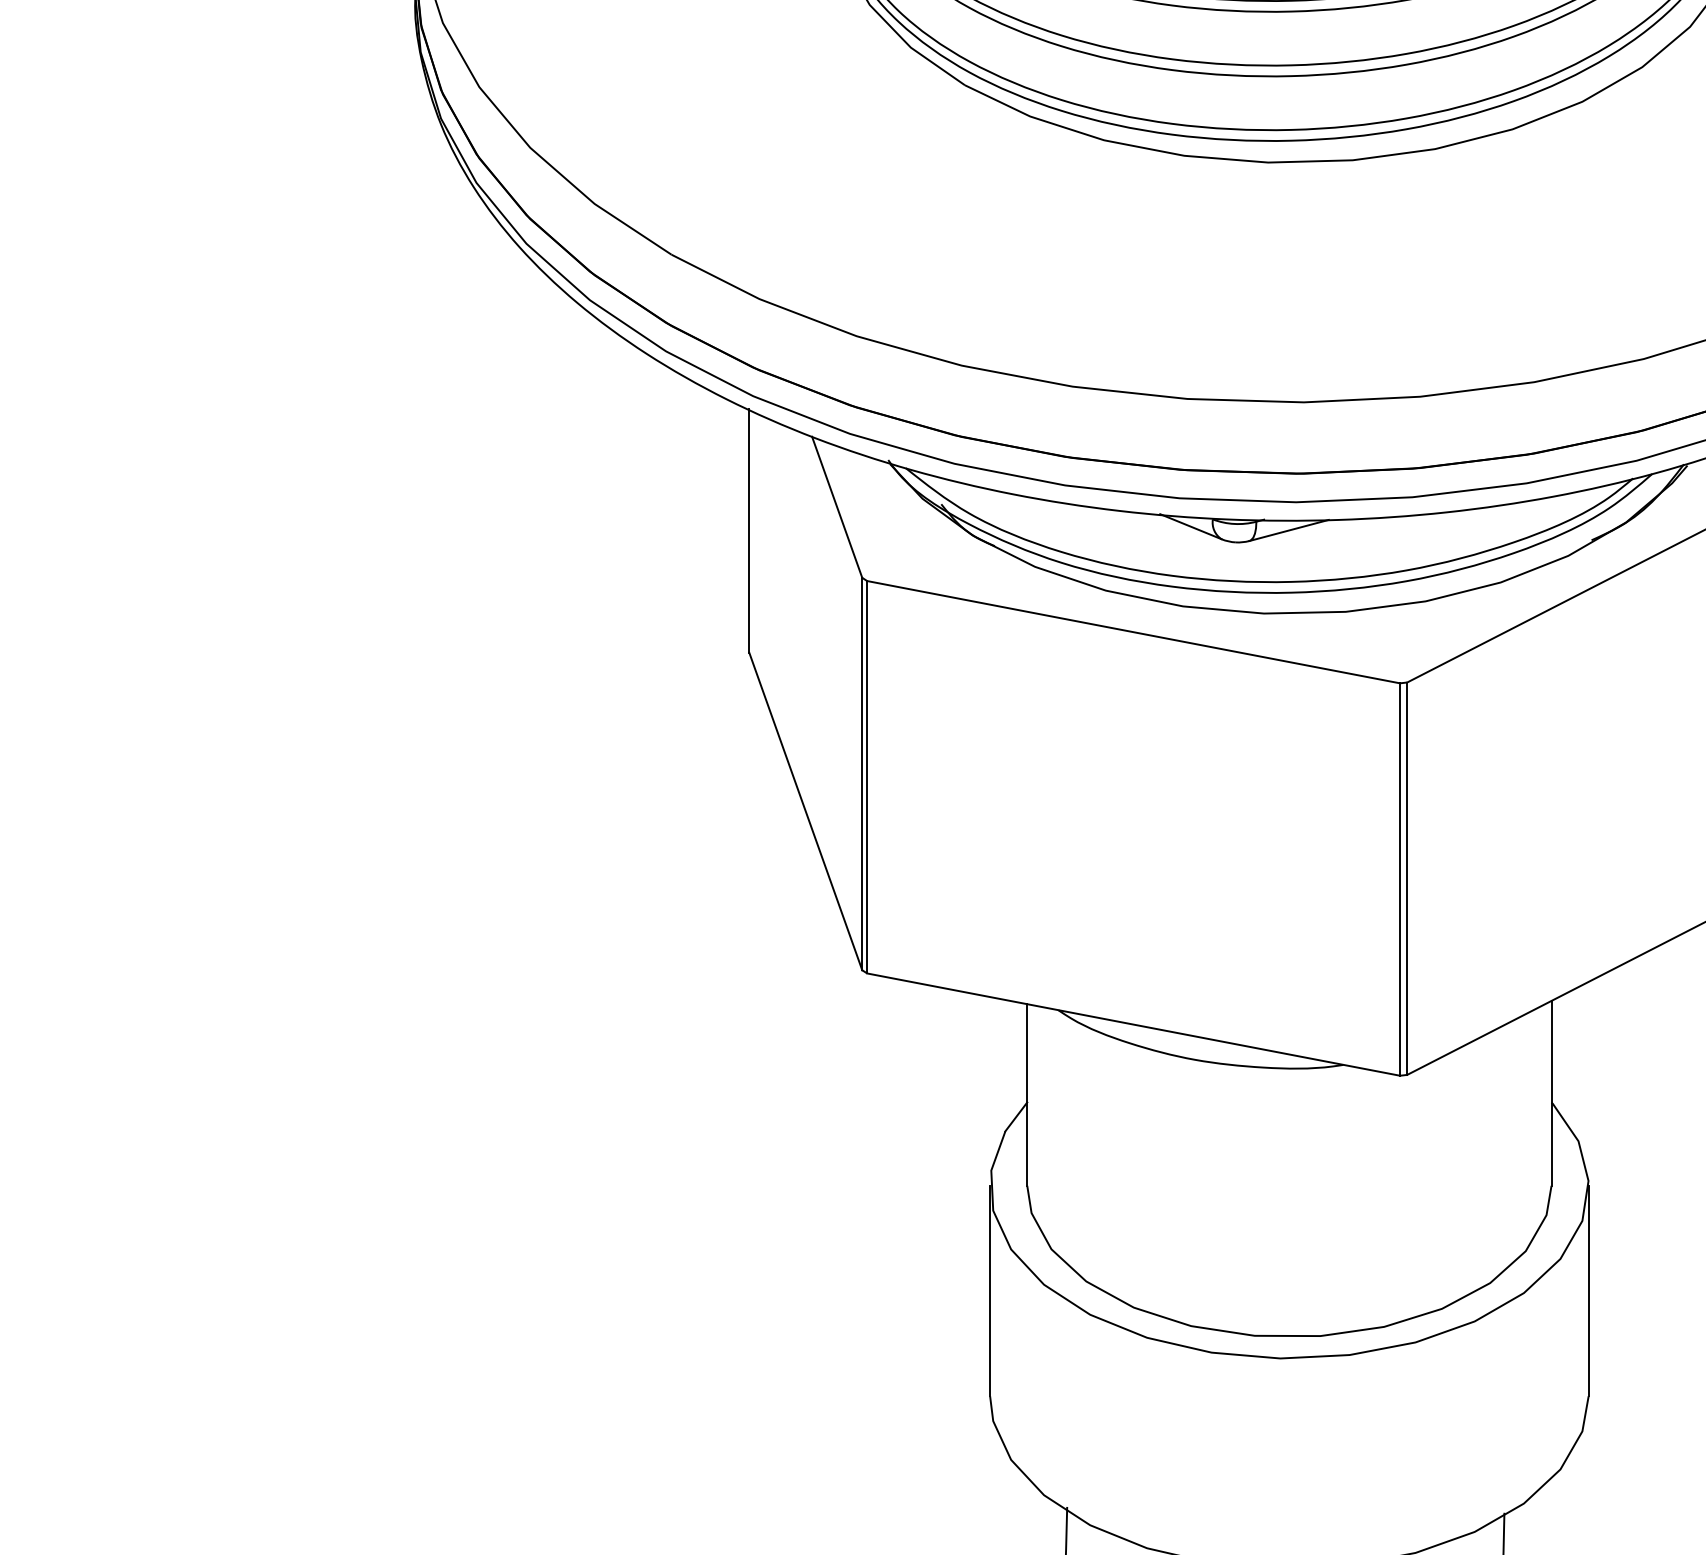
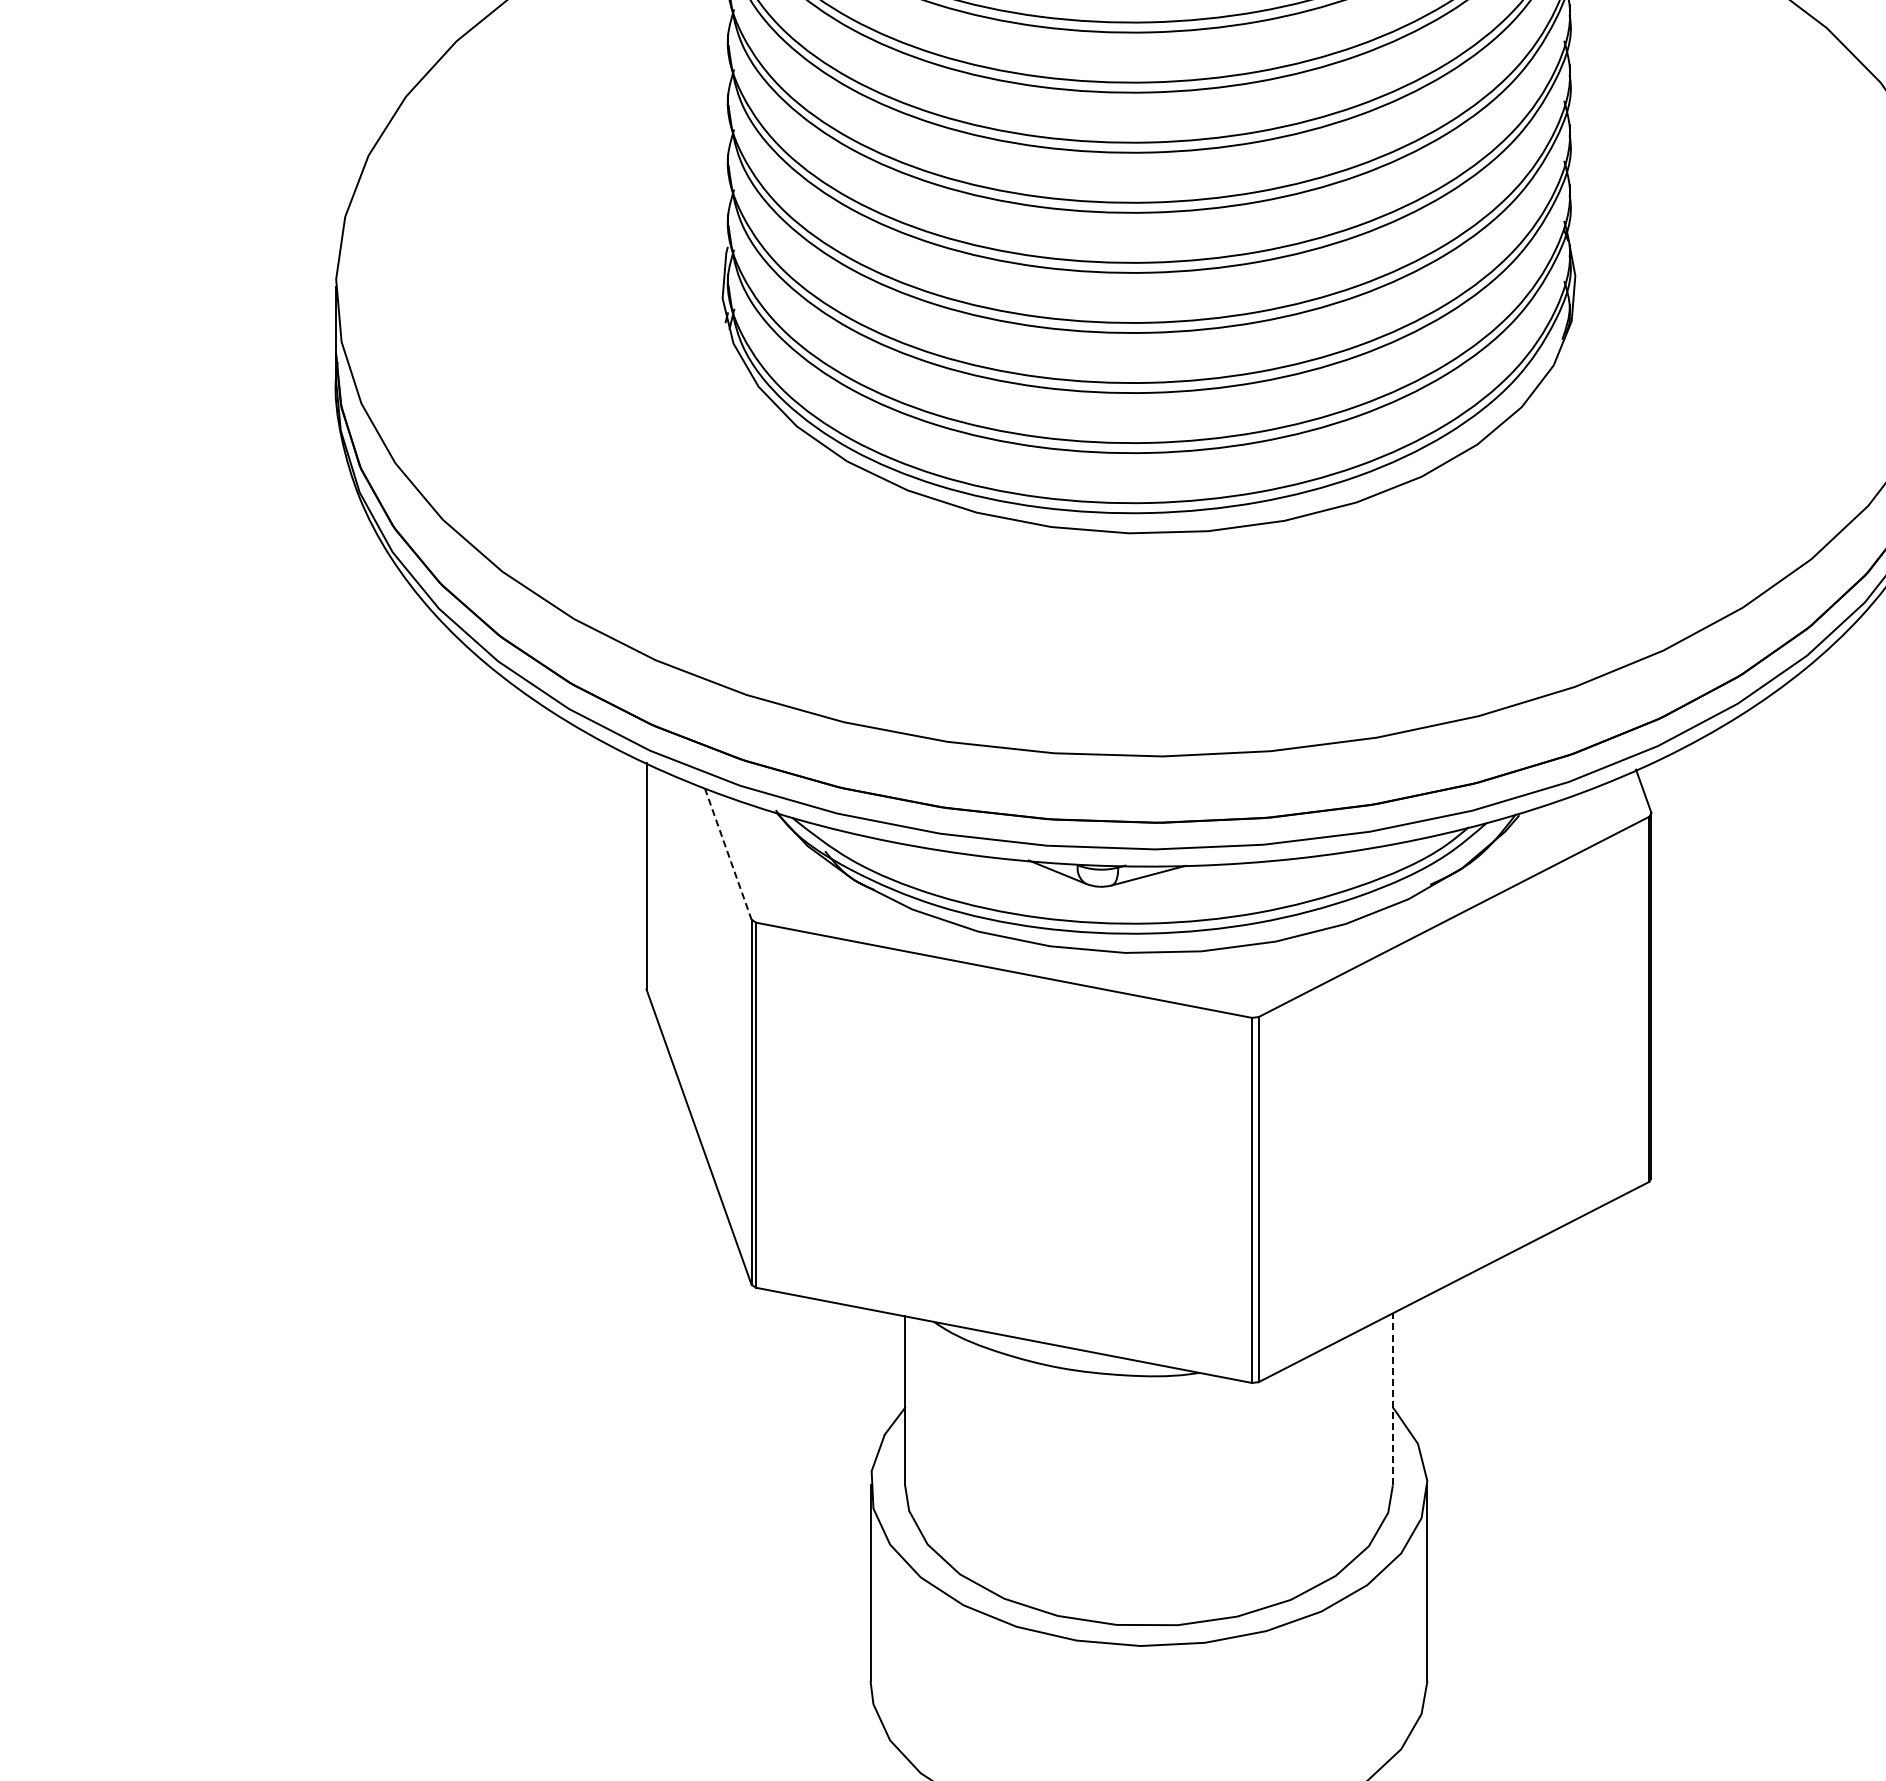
line: (837, 507) -> (728, 854), solid -> dashed
line: (1551, 1092) -> (1392, 1398), solid -> dashed

